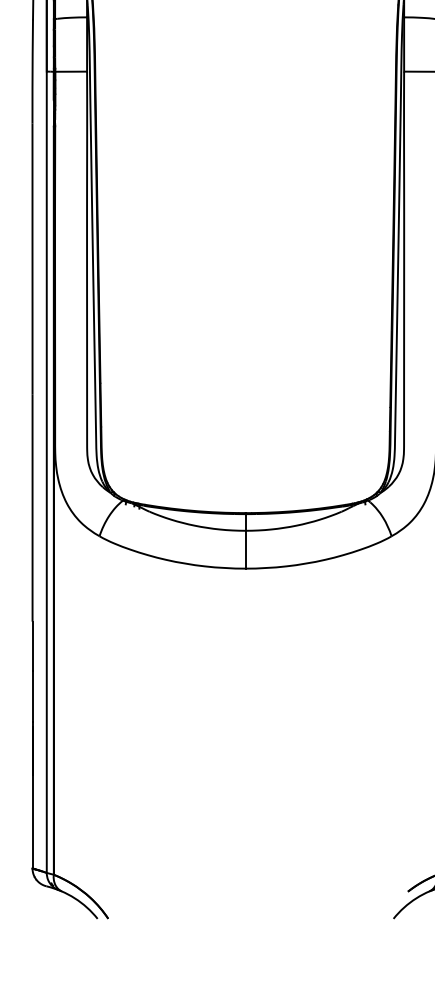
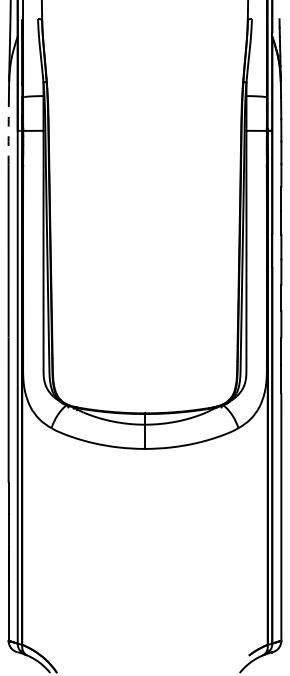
line: (32, 71) -> (8, 130), solid -> dashed

